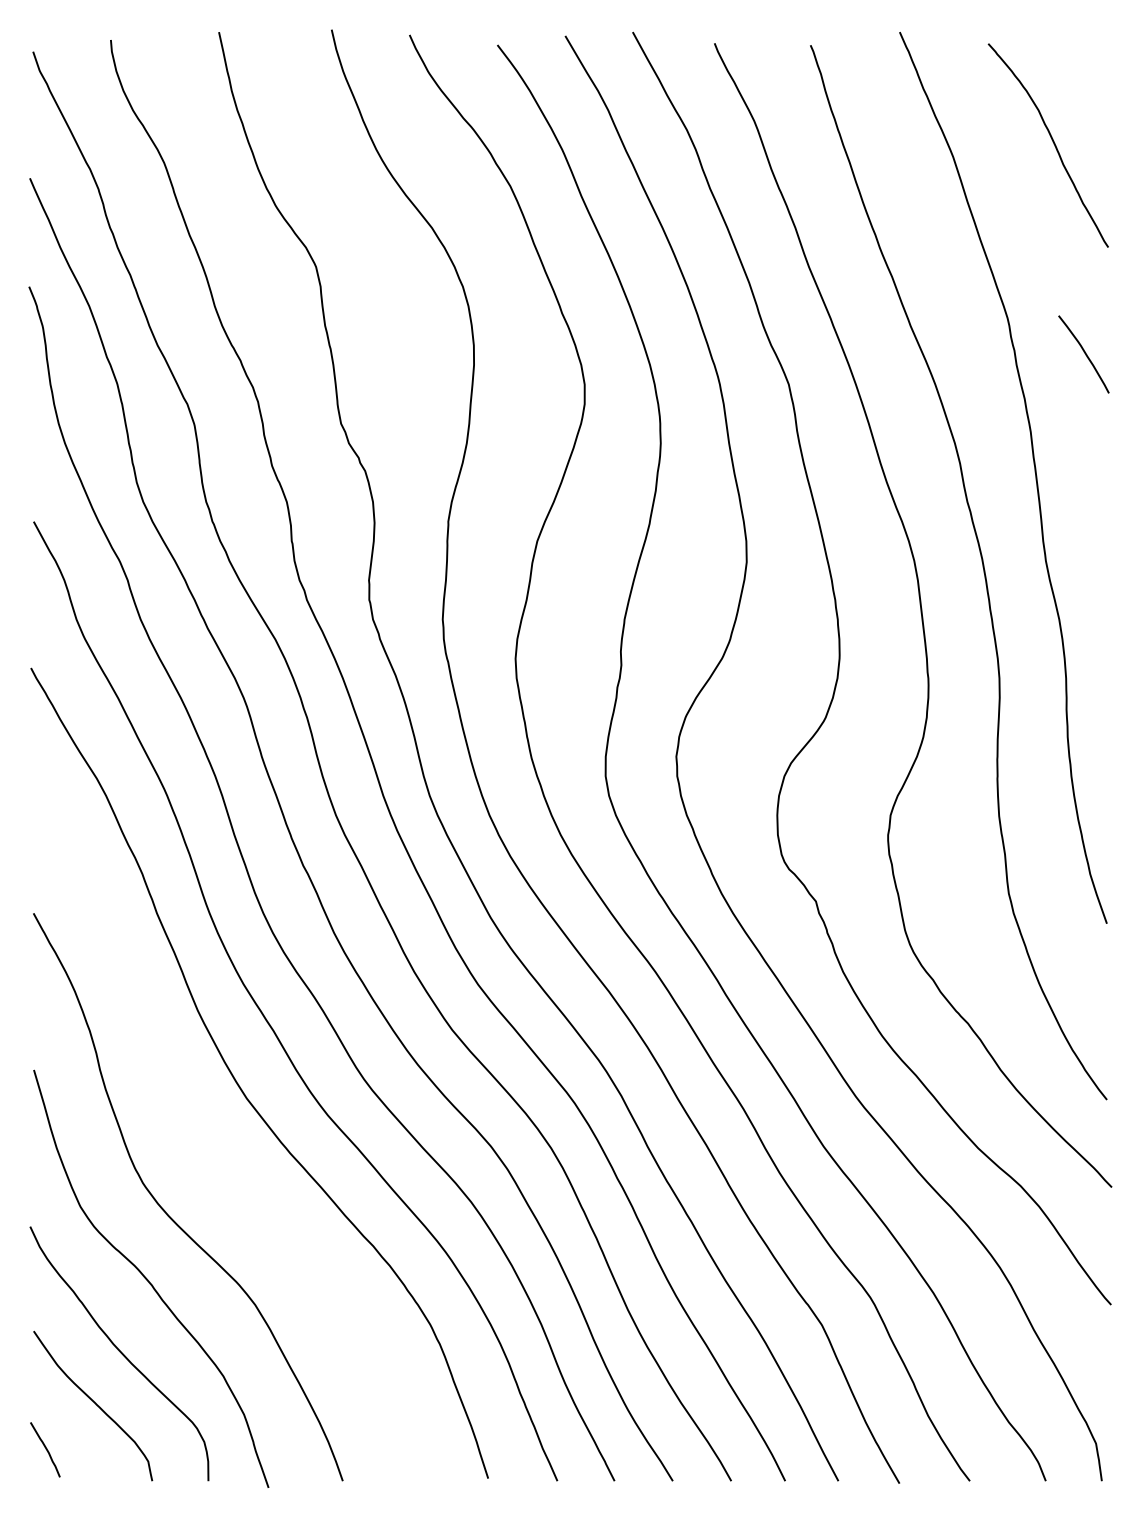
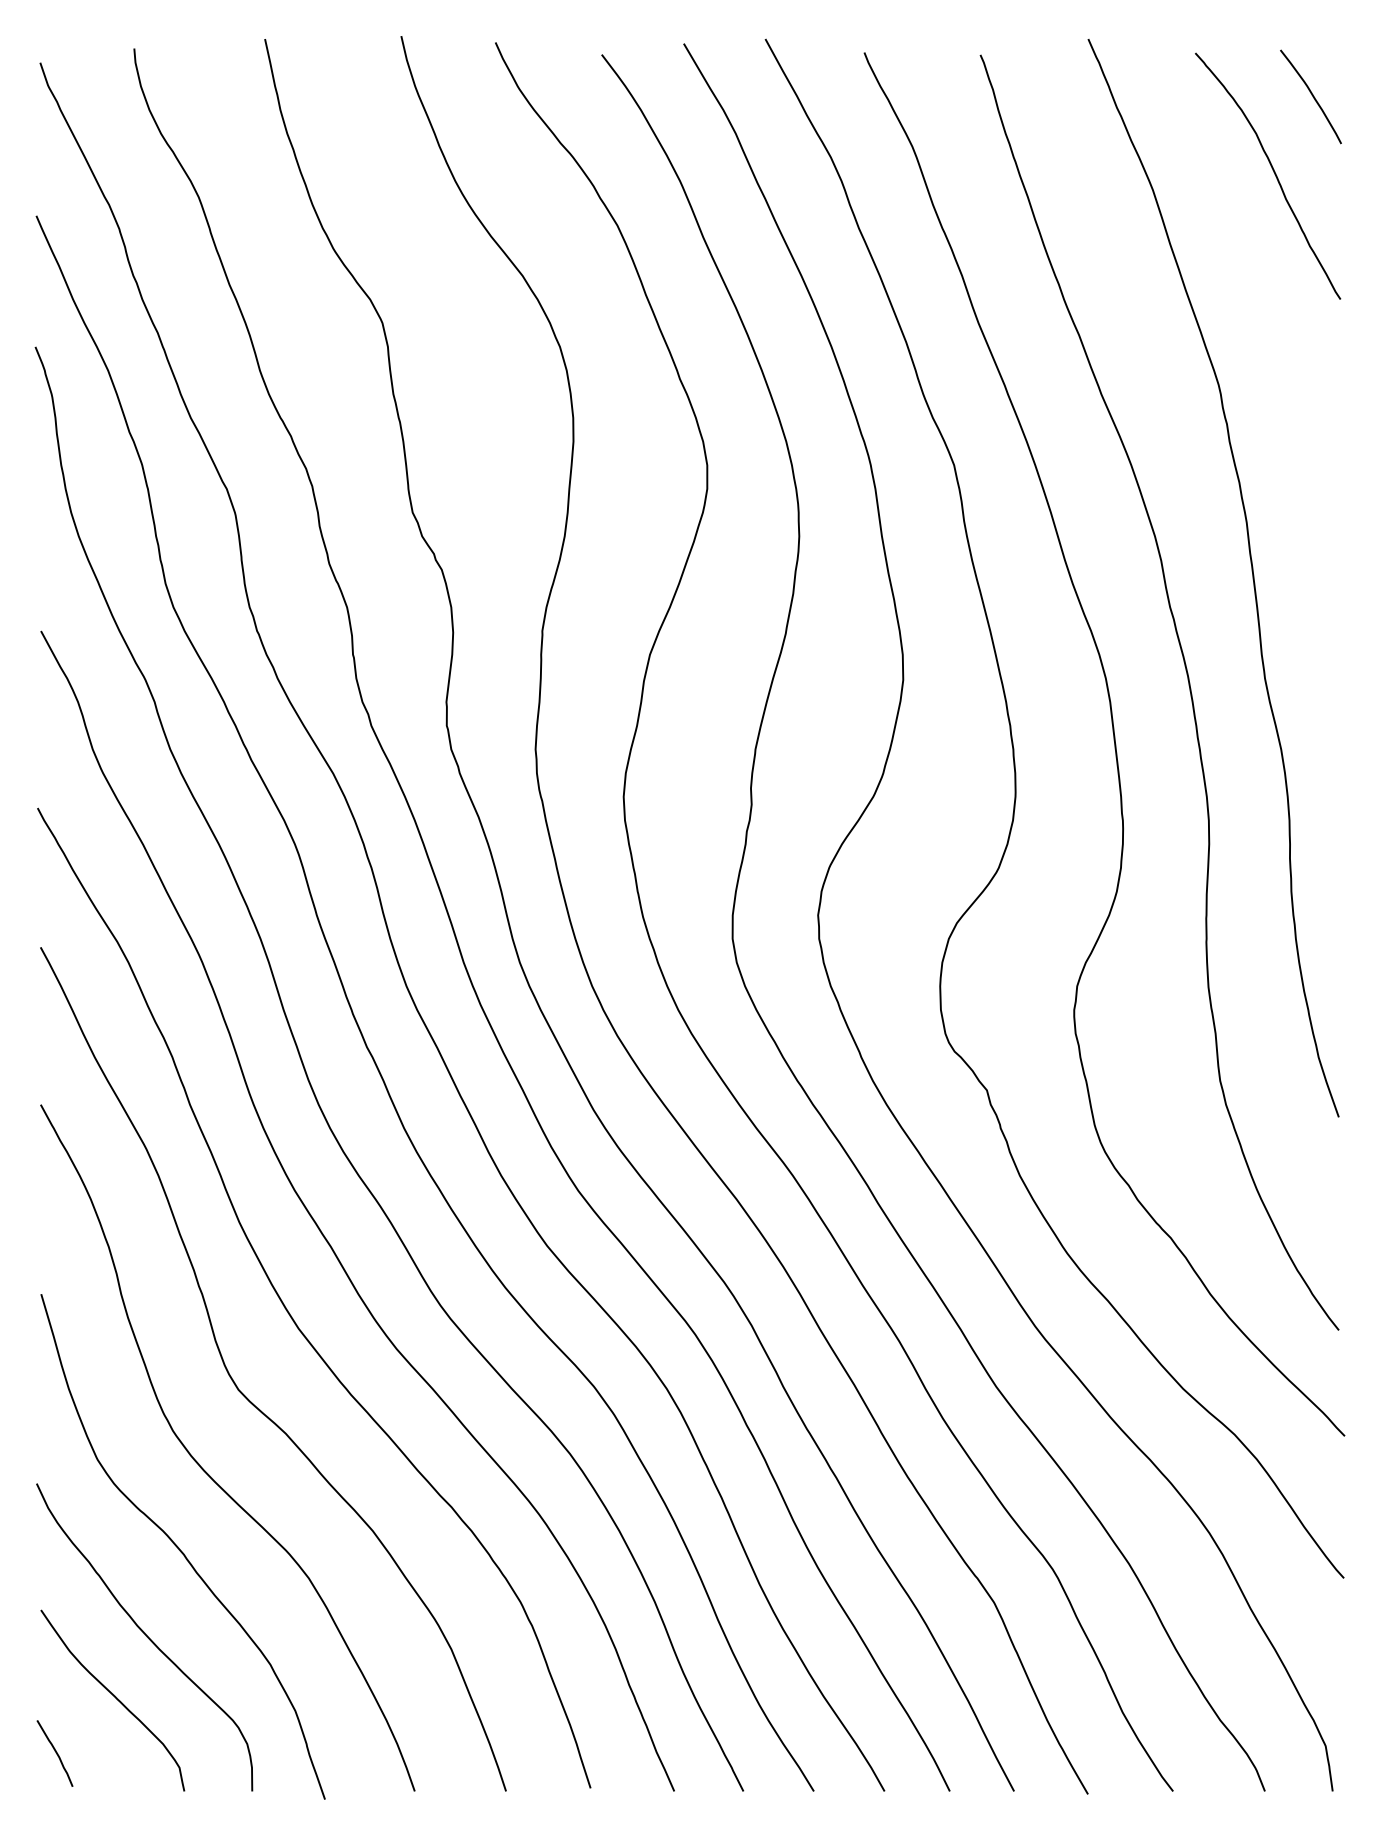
curve: (1084, 353) -> (1311, 95), moved
curve: (203, 1154) -> (246, 1396), added

